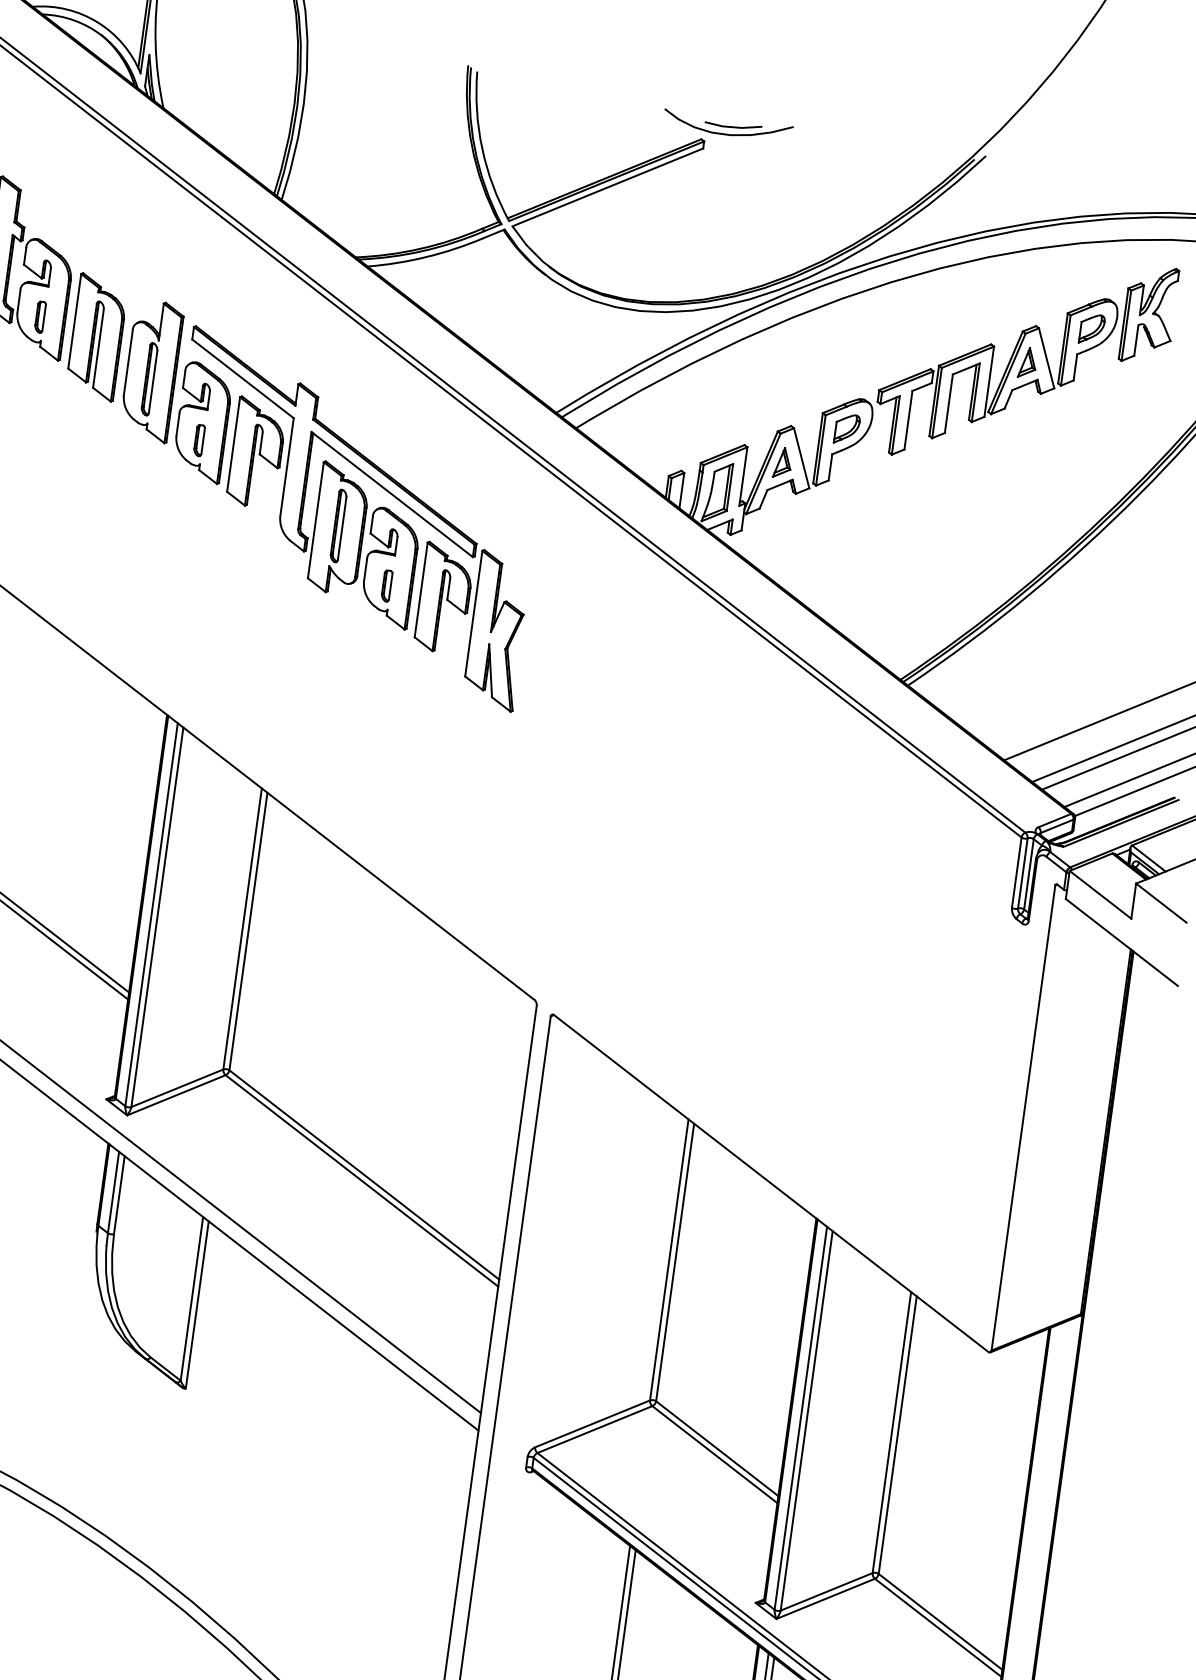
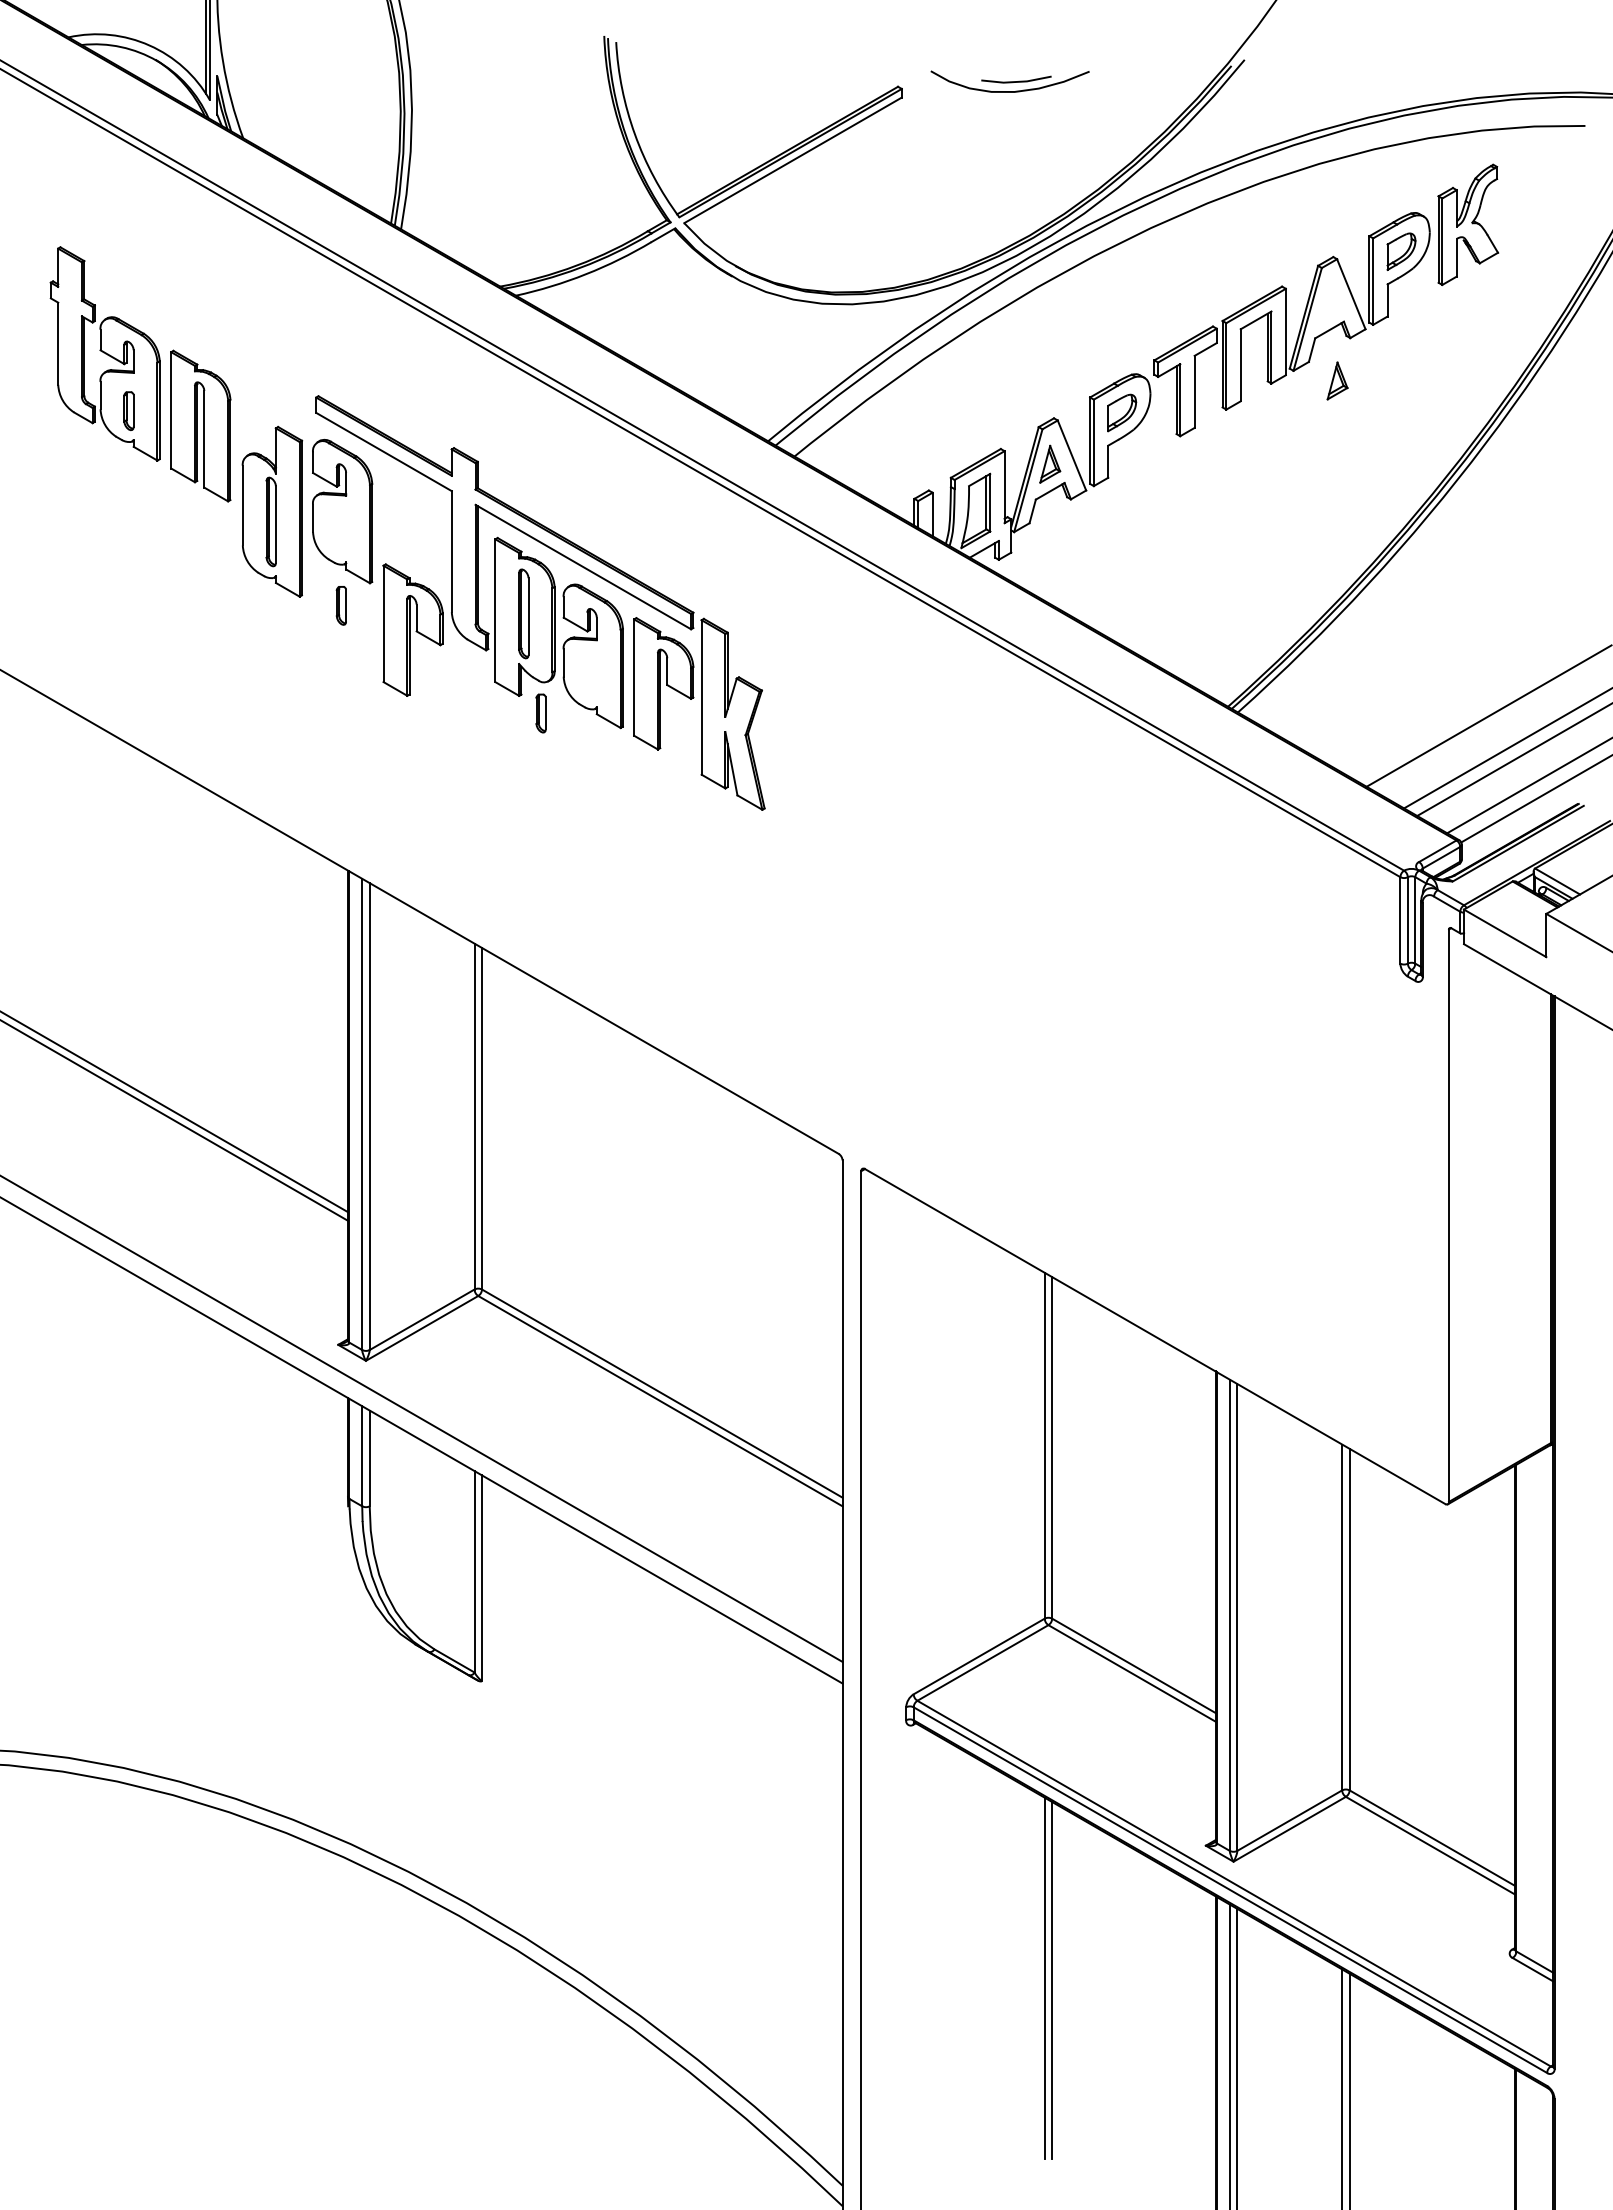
part: (727, 126) -> (1009, 81), moved
part: (1027, 362) -> (1337, 380), moved
part: (151, 370) -> (272, 511), moved
part: (198, 440) -> (340, 605), moved
part: (256, 452) -> (412, 629), moved
part: (386, 586) -> (540, 713), moved

